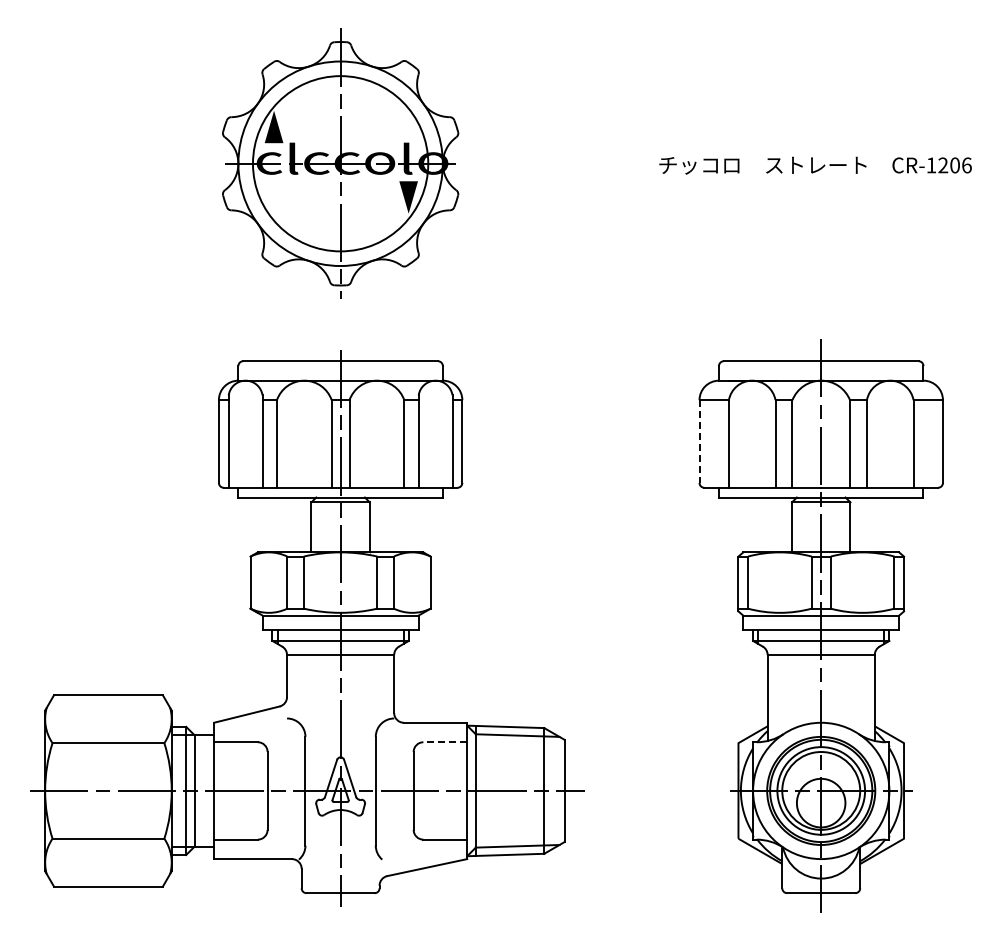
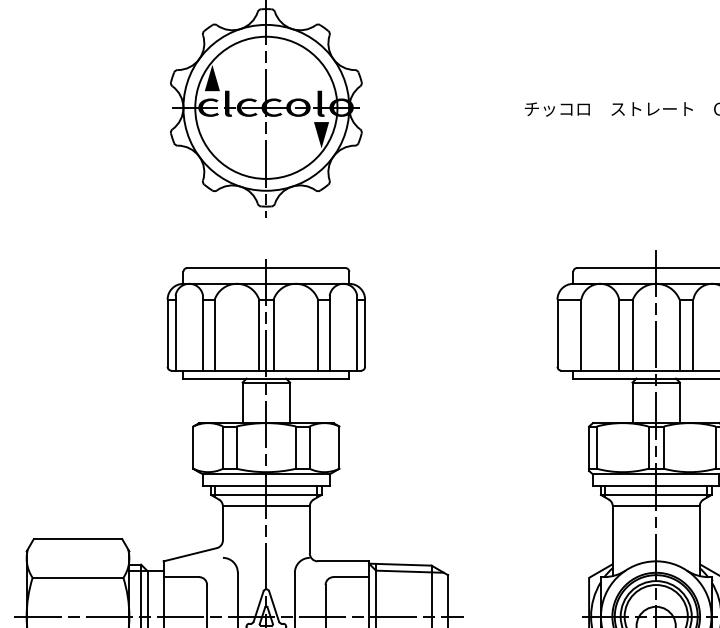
line: (699, 442) -> (557, 333), dashed -> solid
line: (445, 742) -> (351, 577), dashed -> solid

